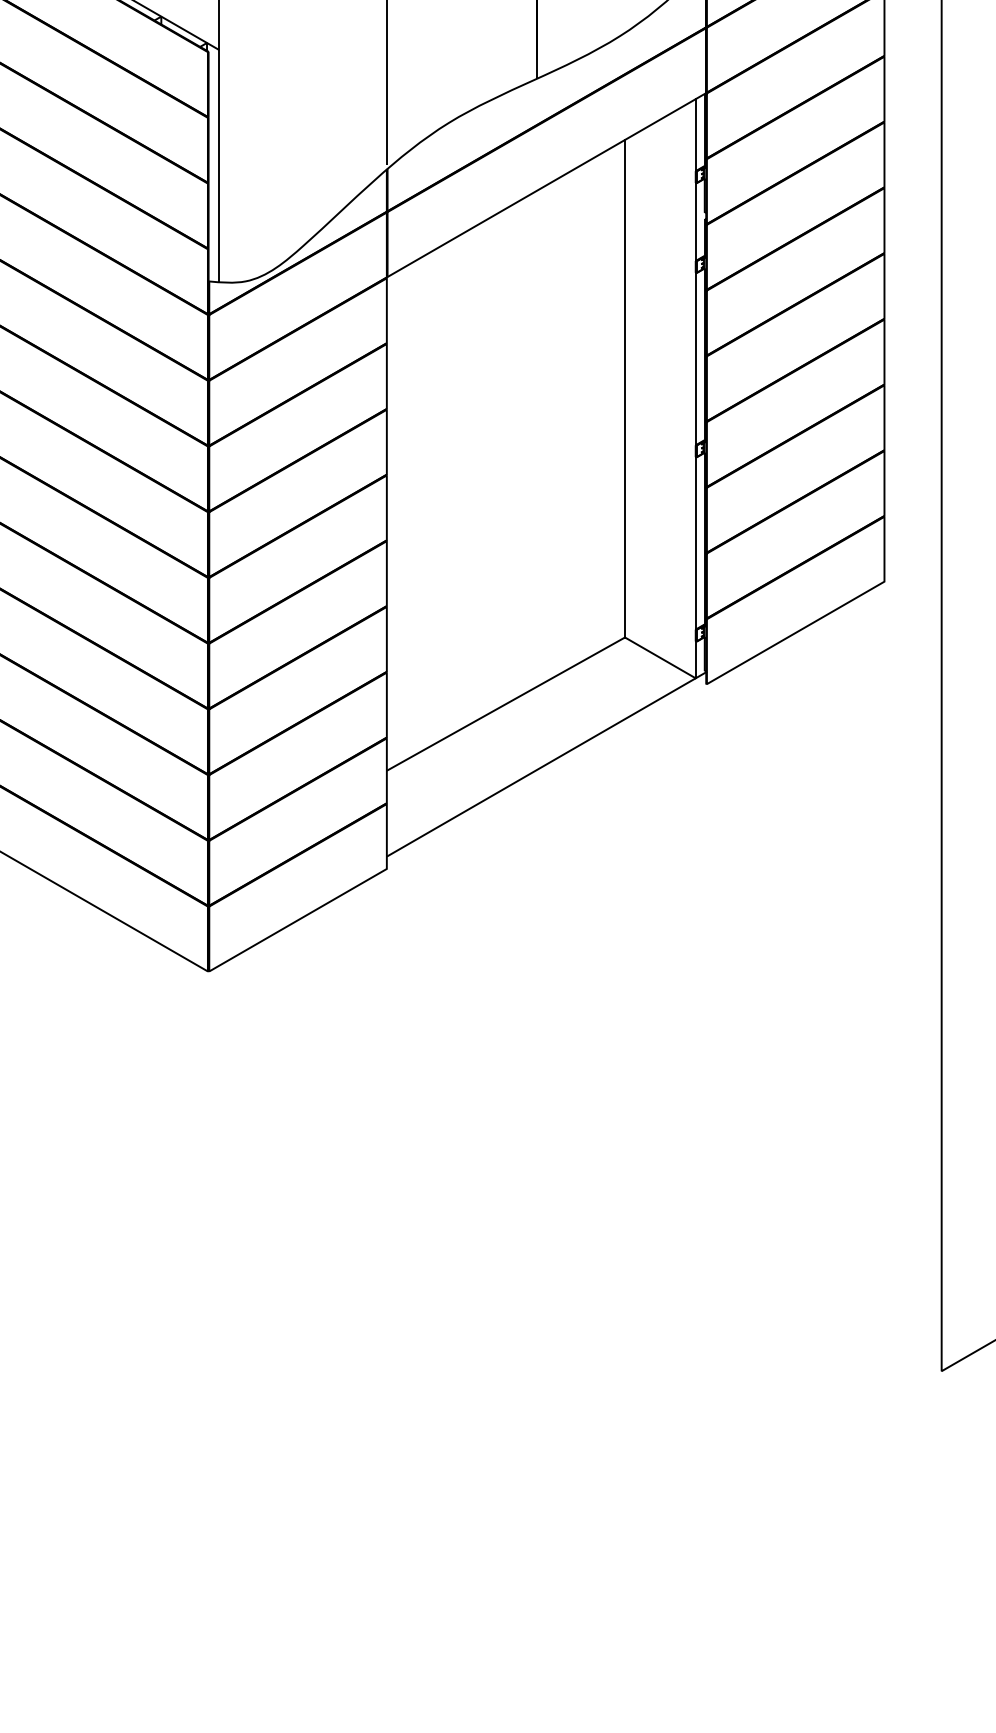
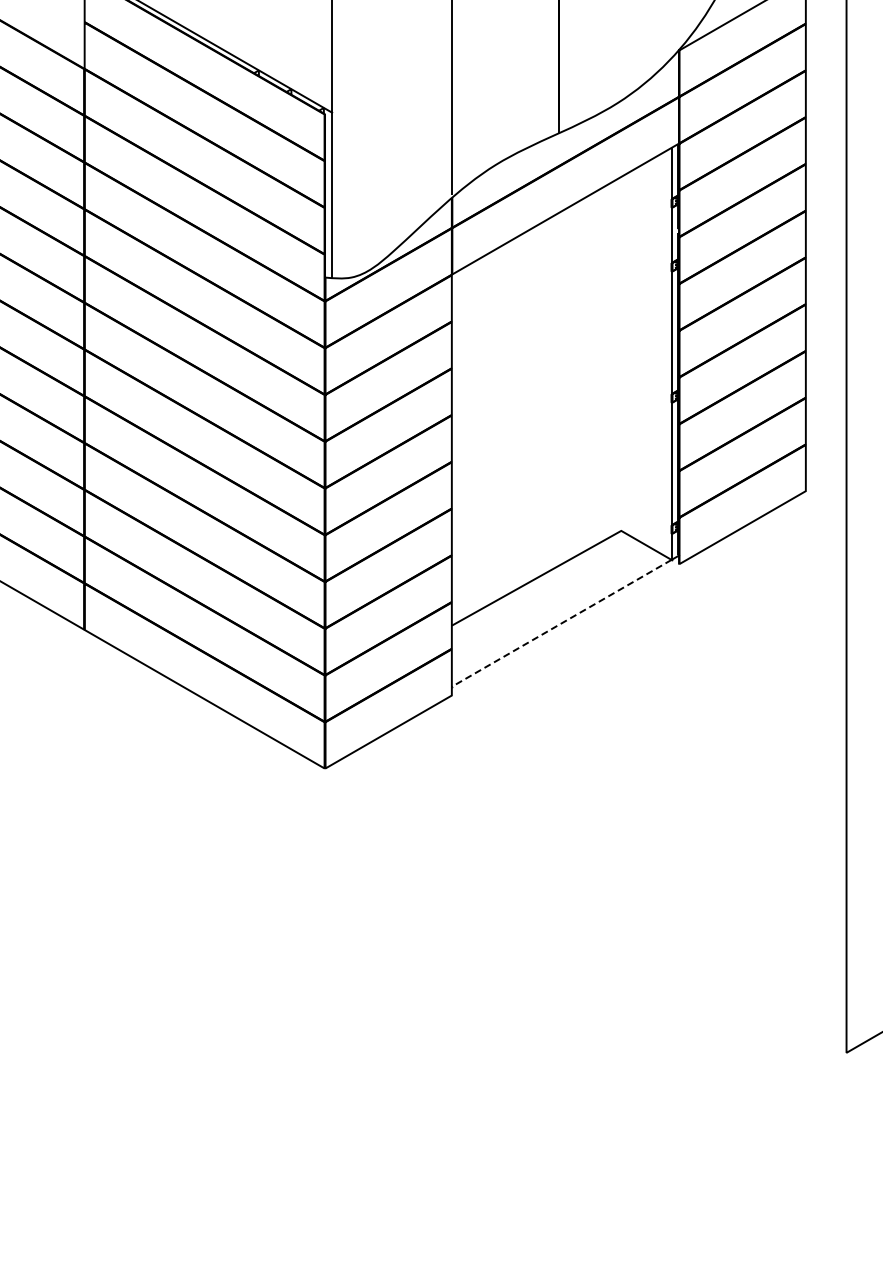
line: (625, 389) -> (621, 354), removed
line: (540, 767) -> (561, 623), solid -> dashed

